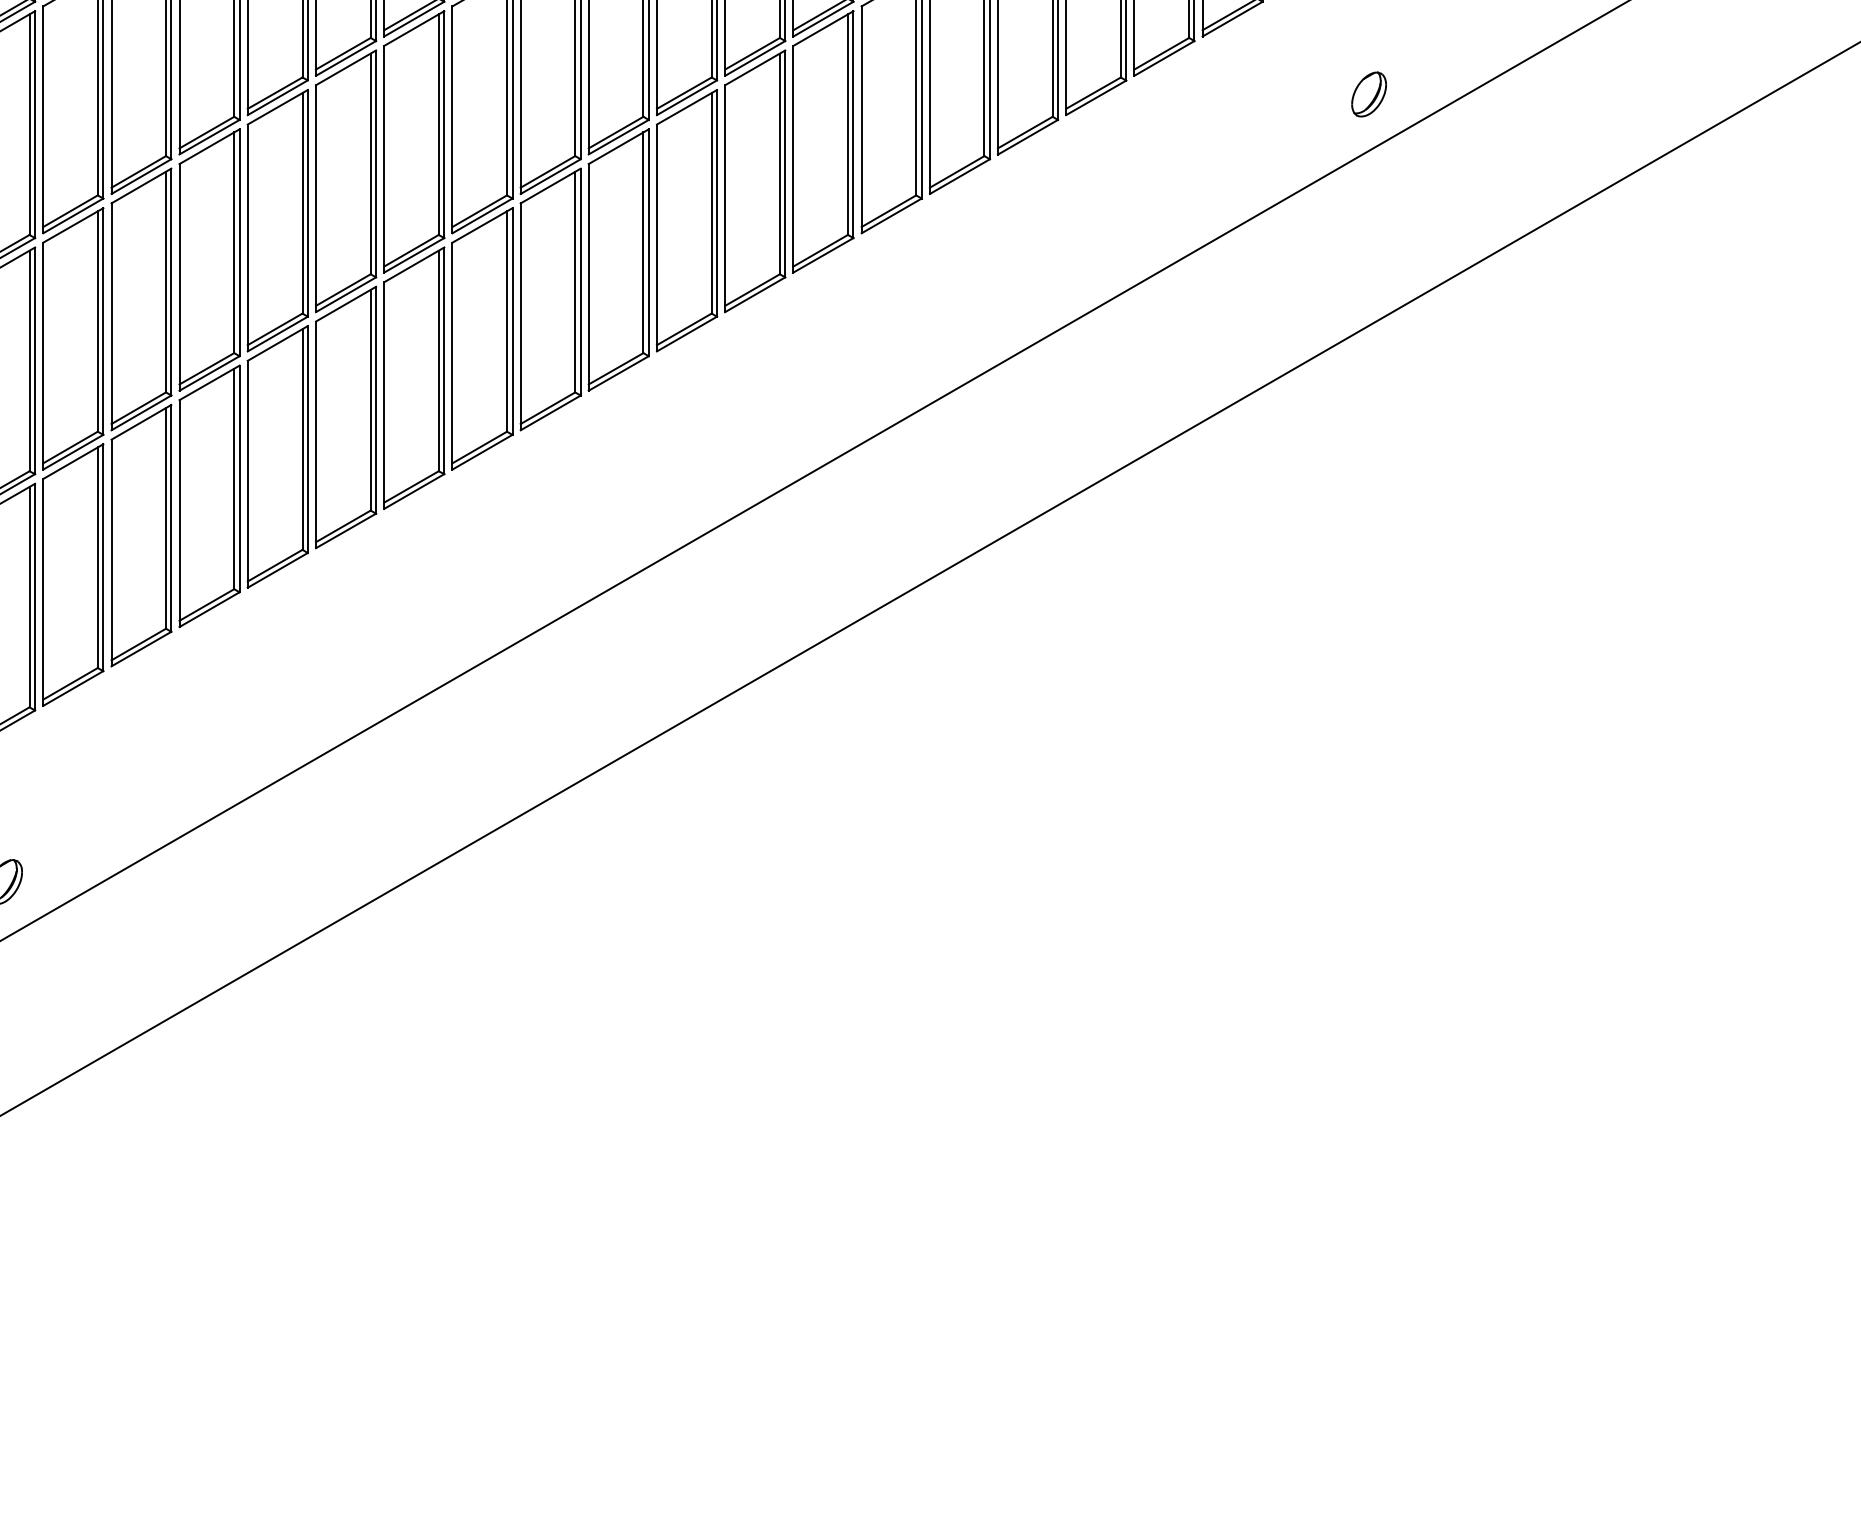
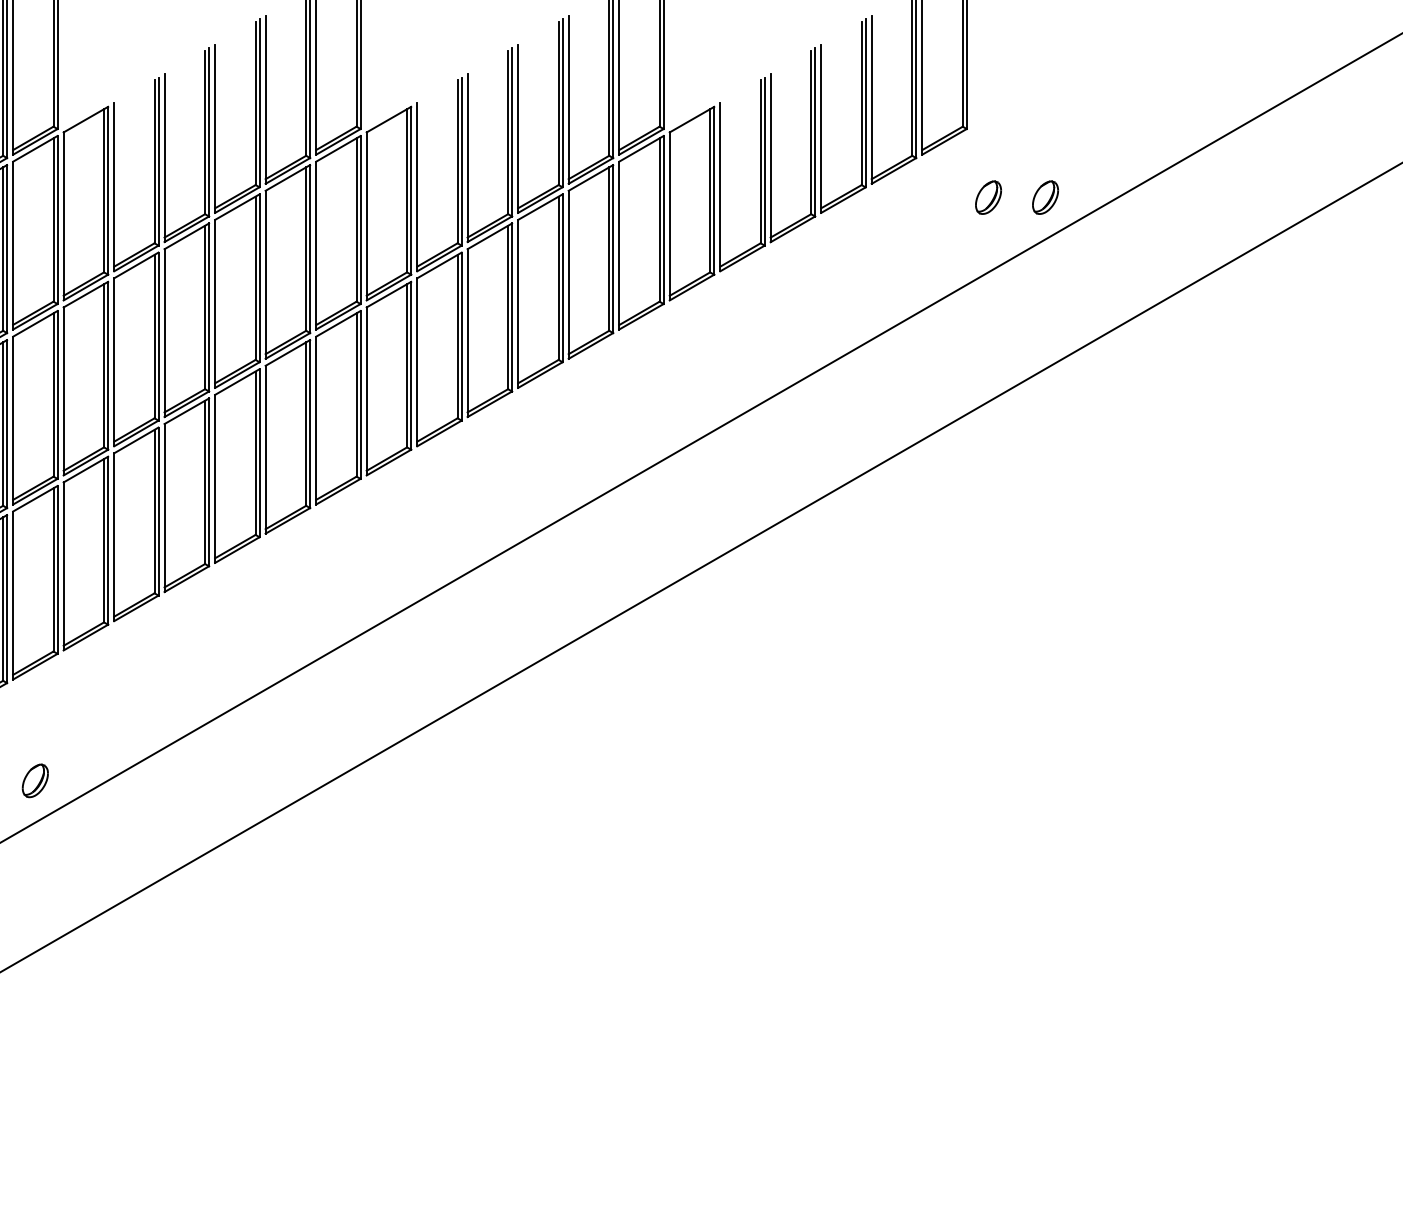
part: (1292, 94) -> (988, 197), added

